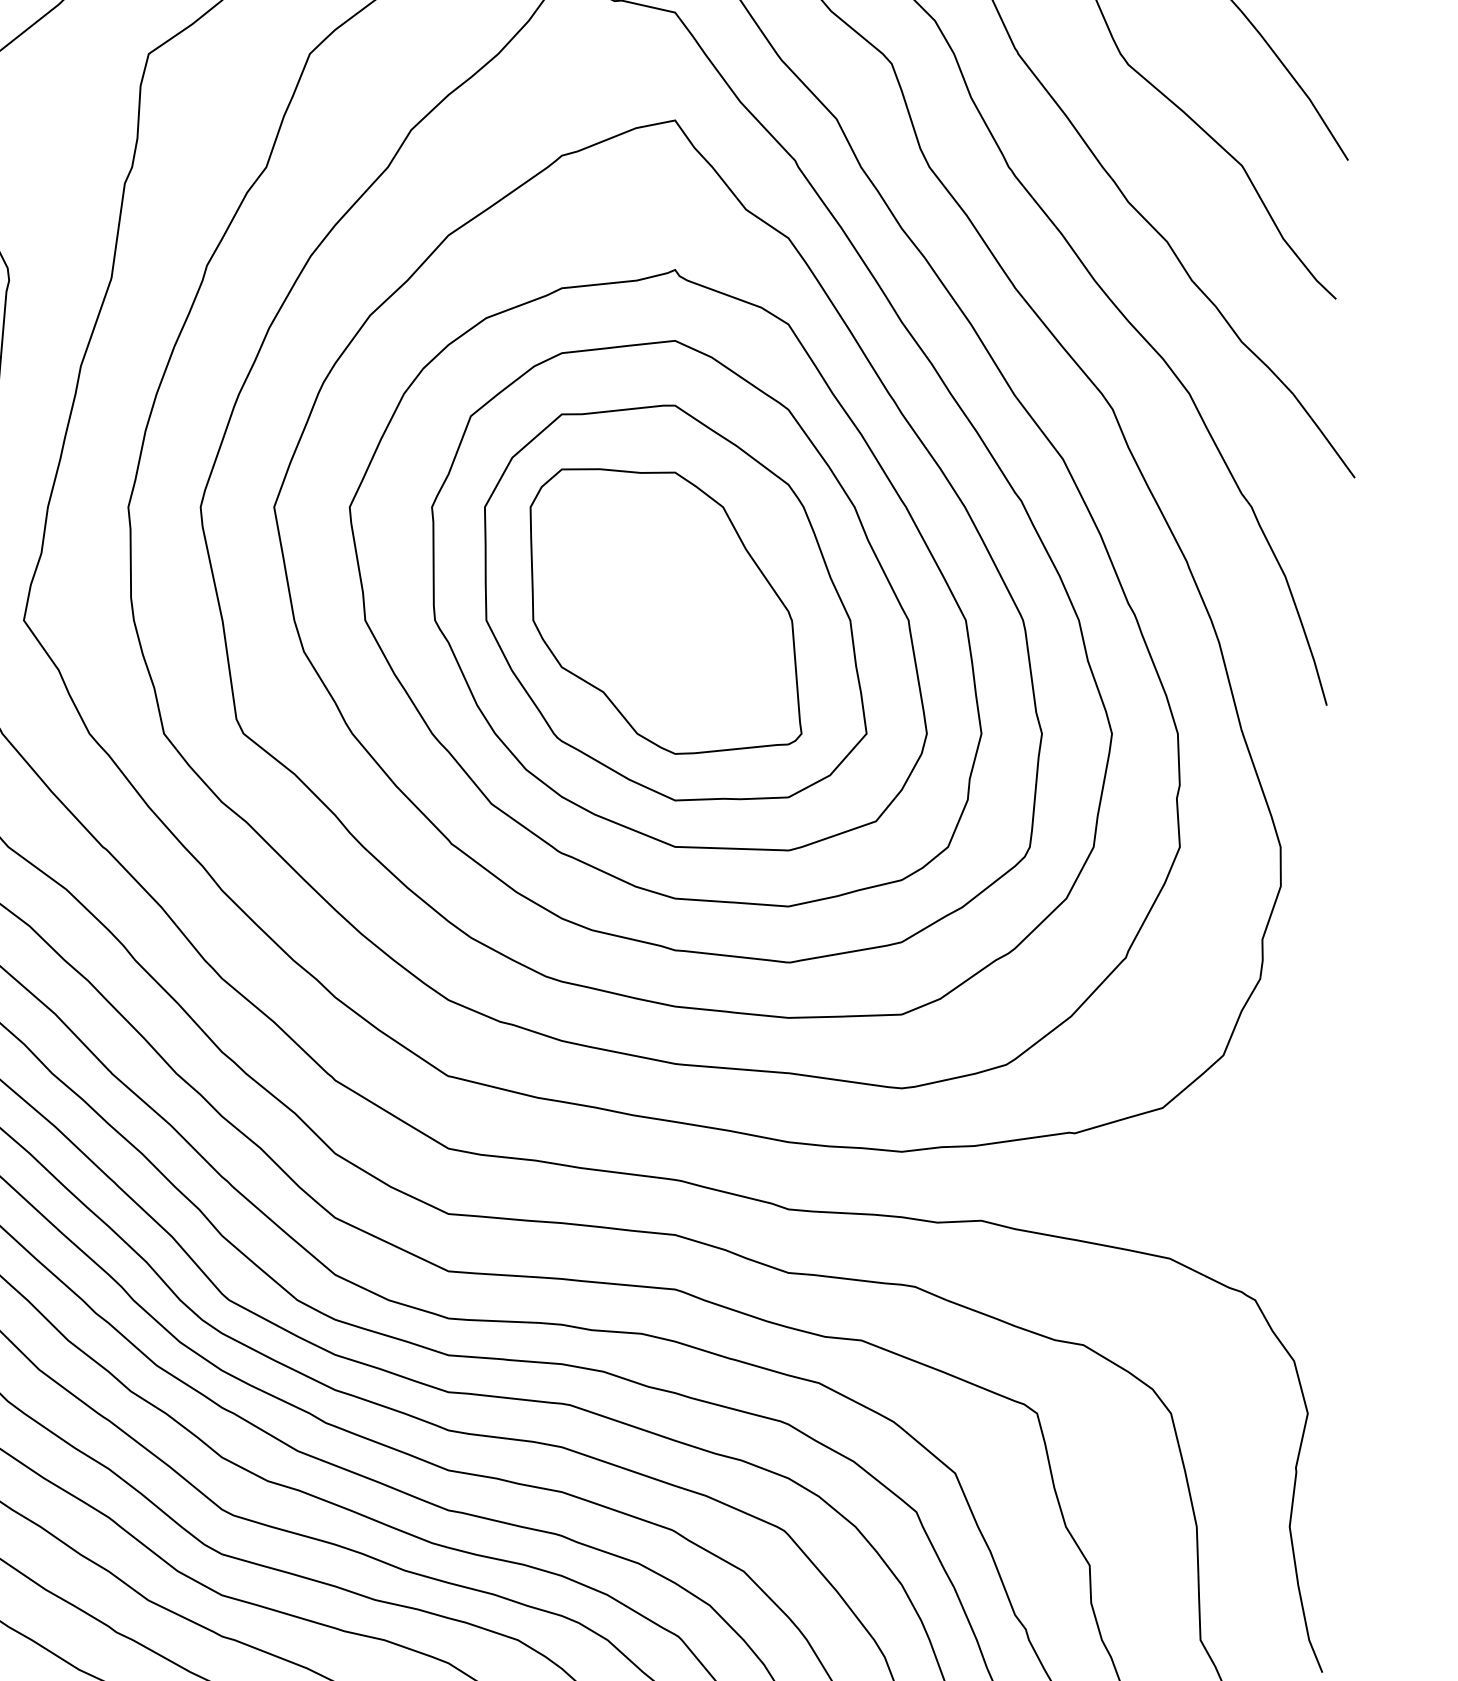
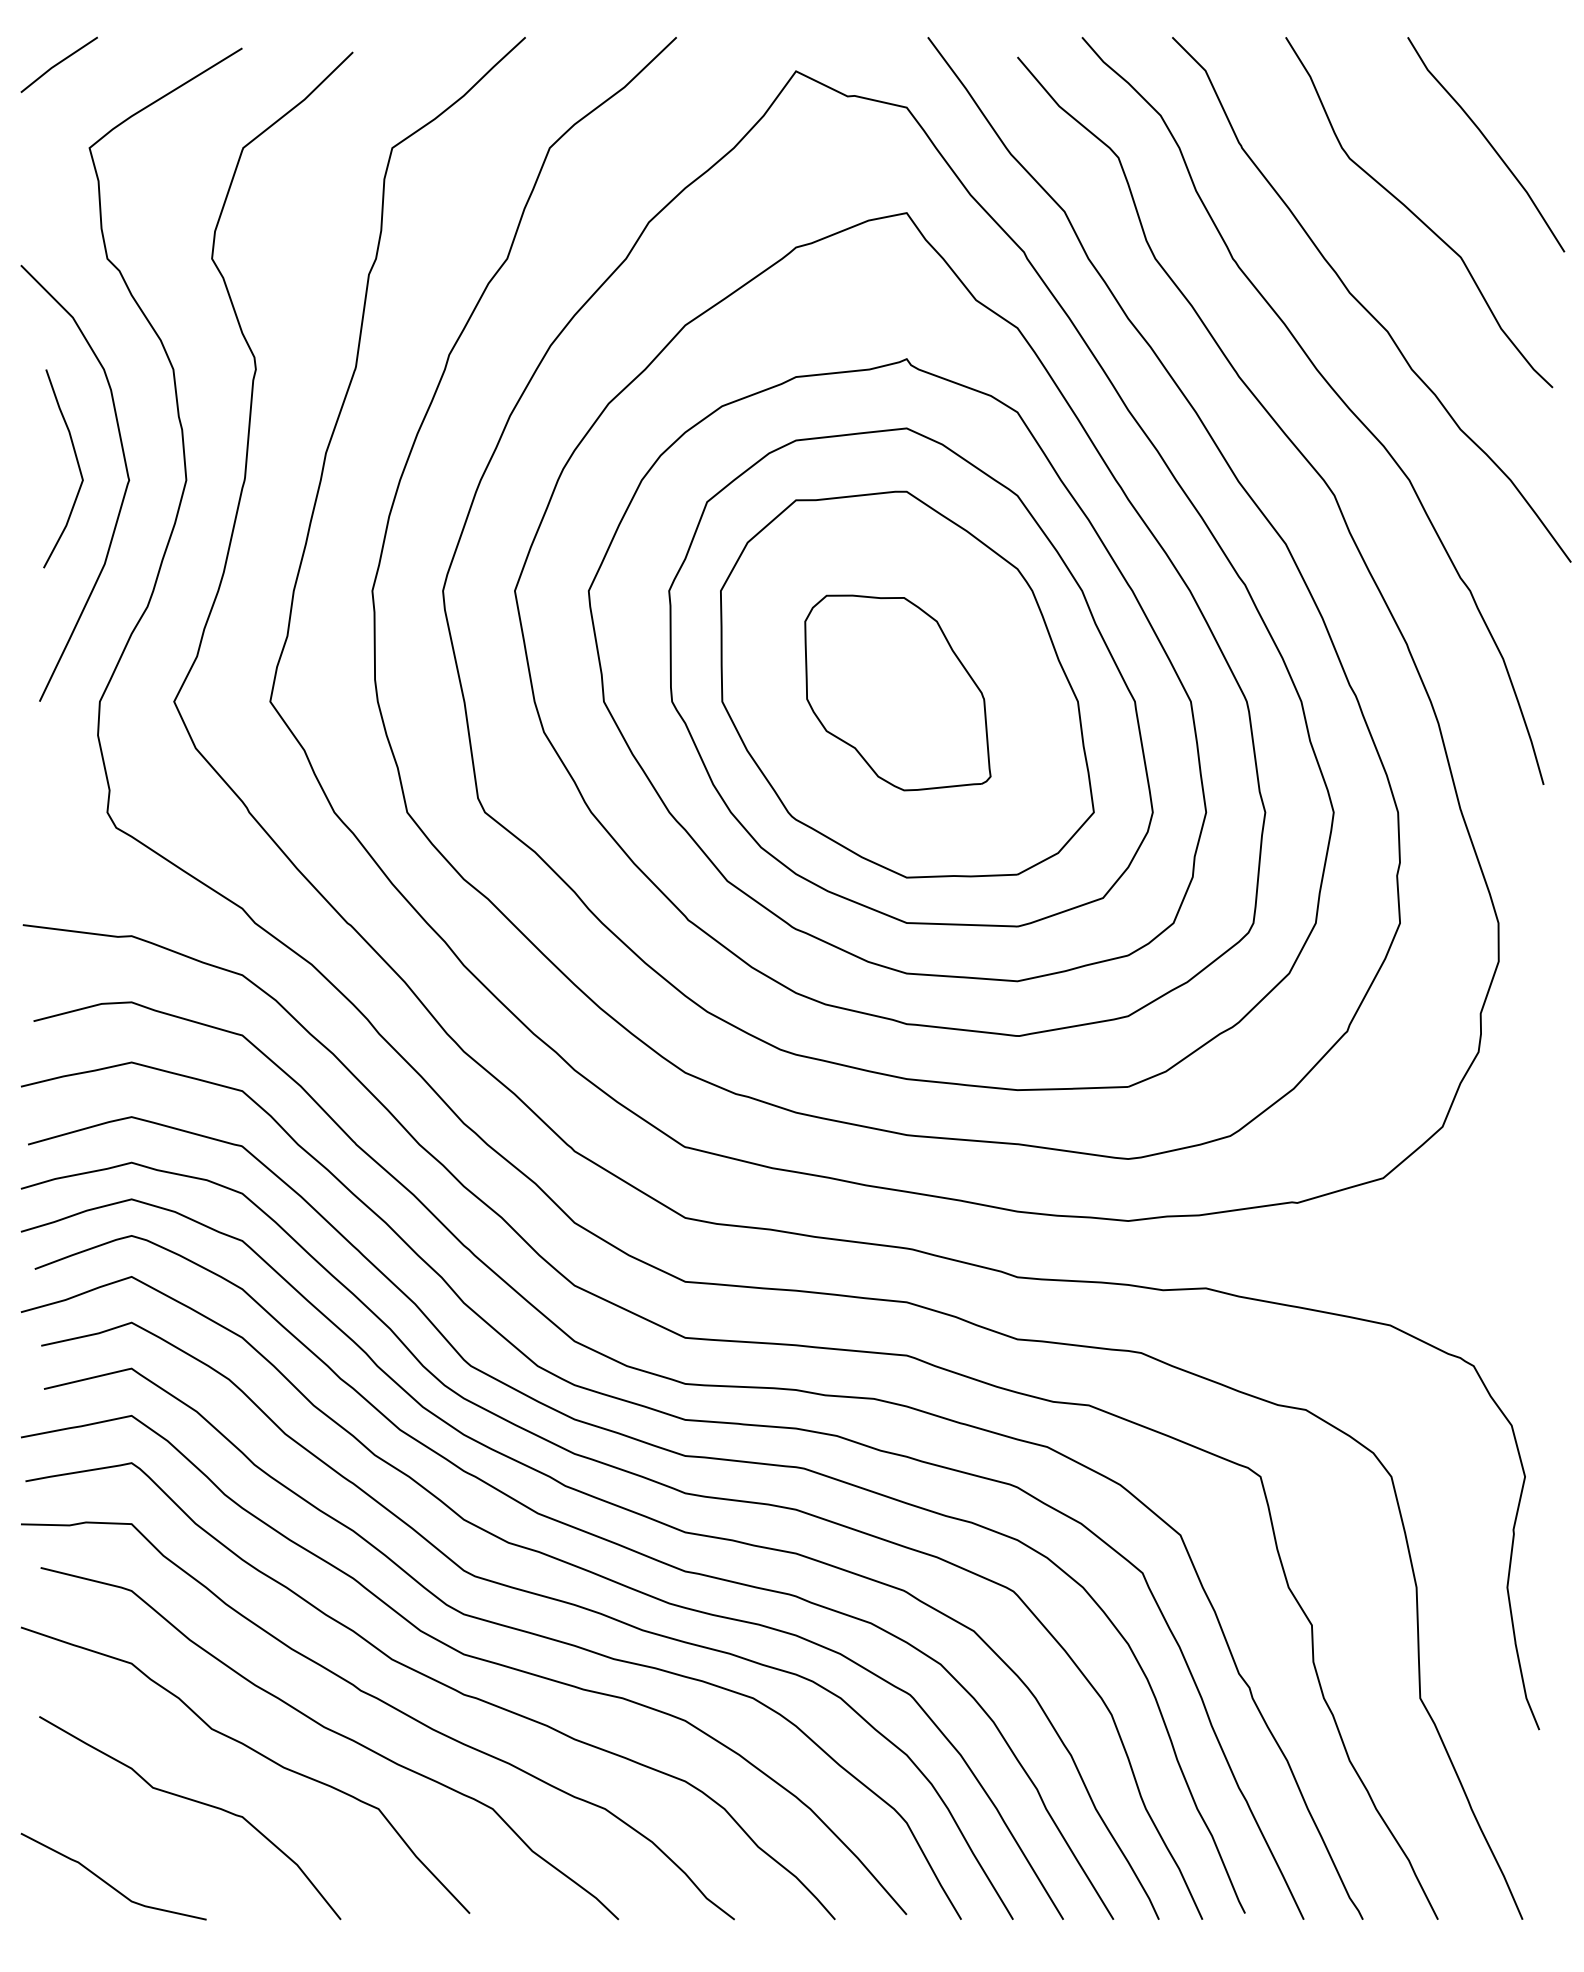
part: (665, 611) -> (897, 692), size x0.7

